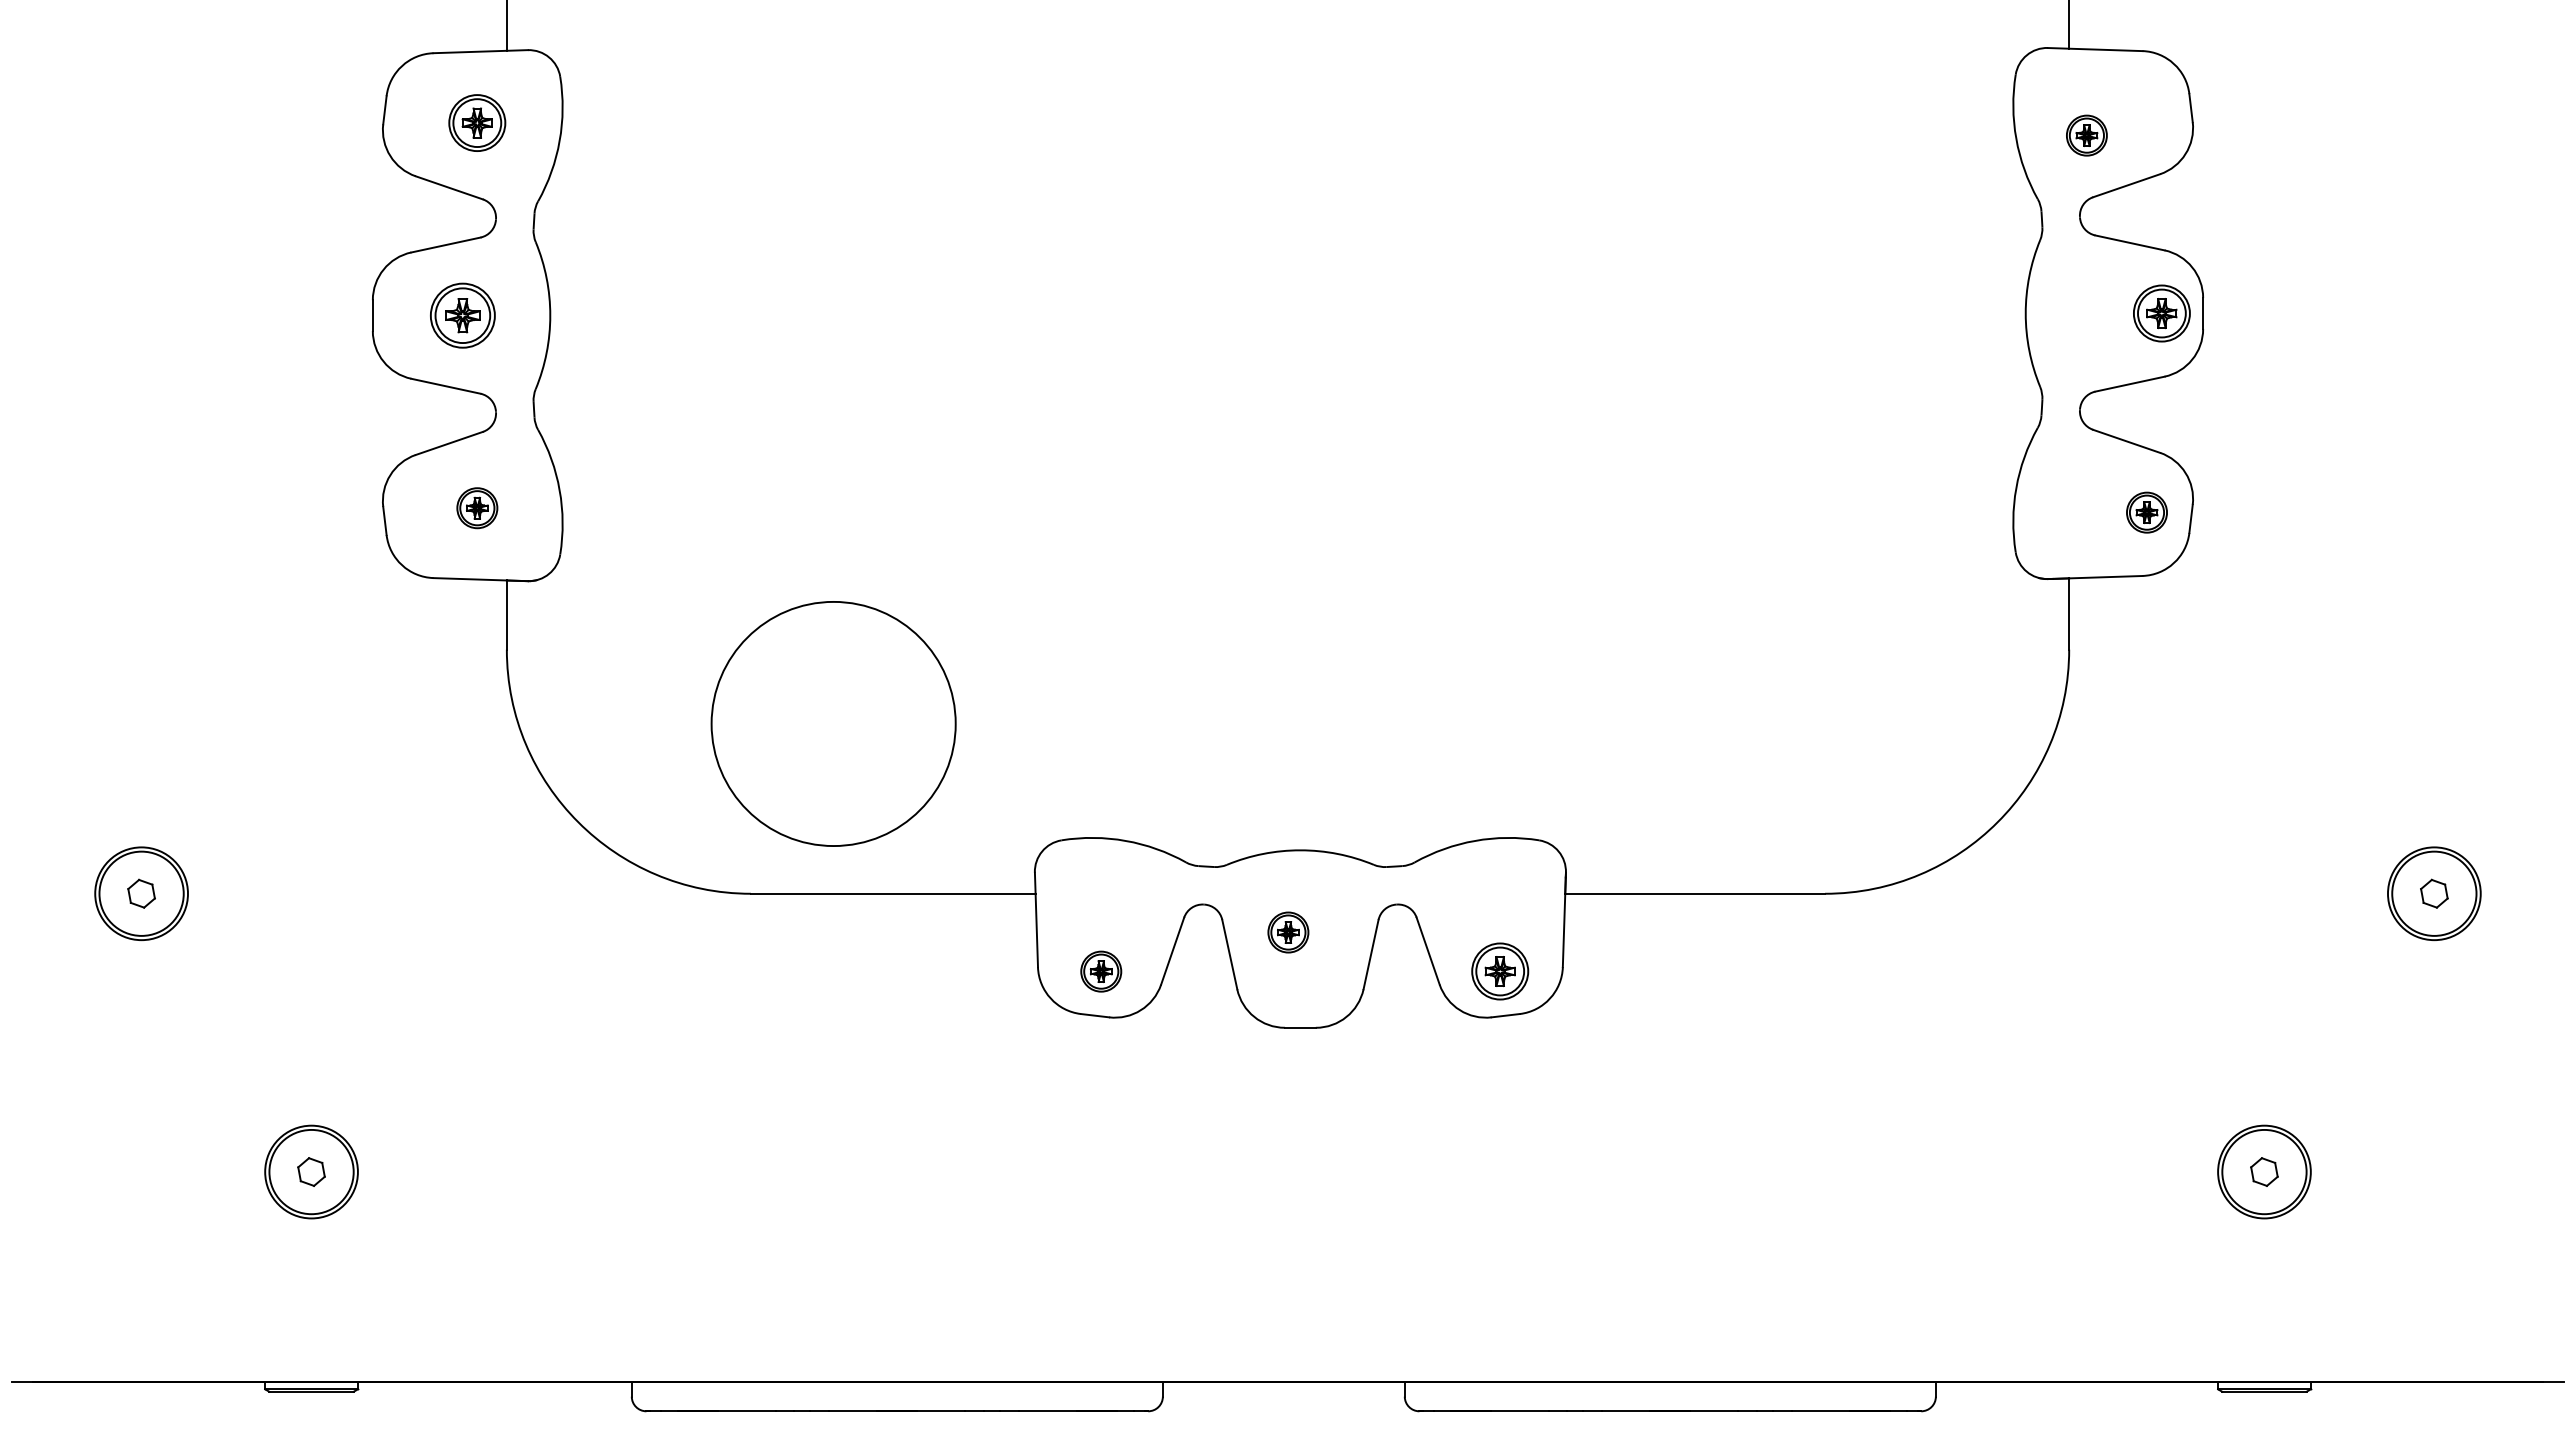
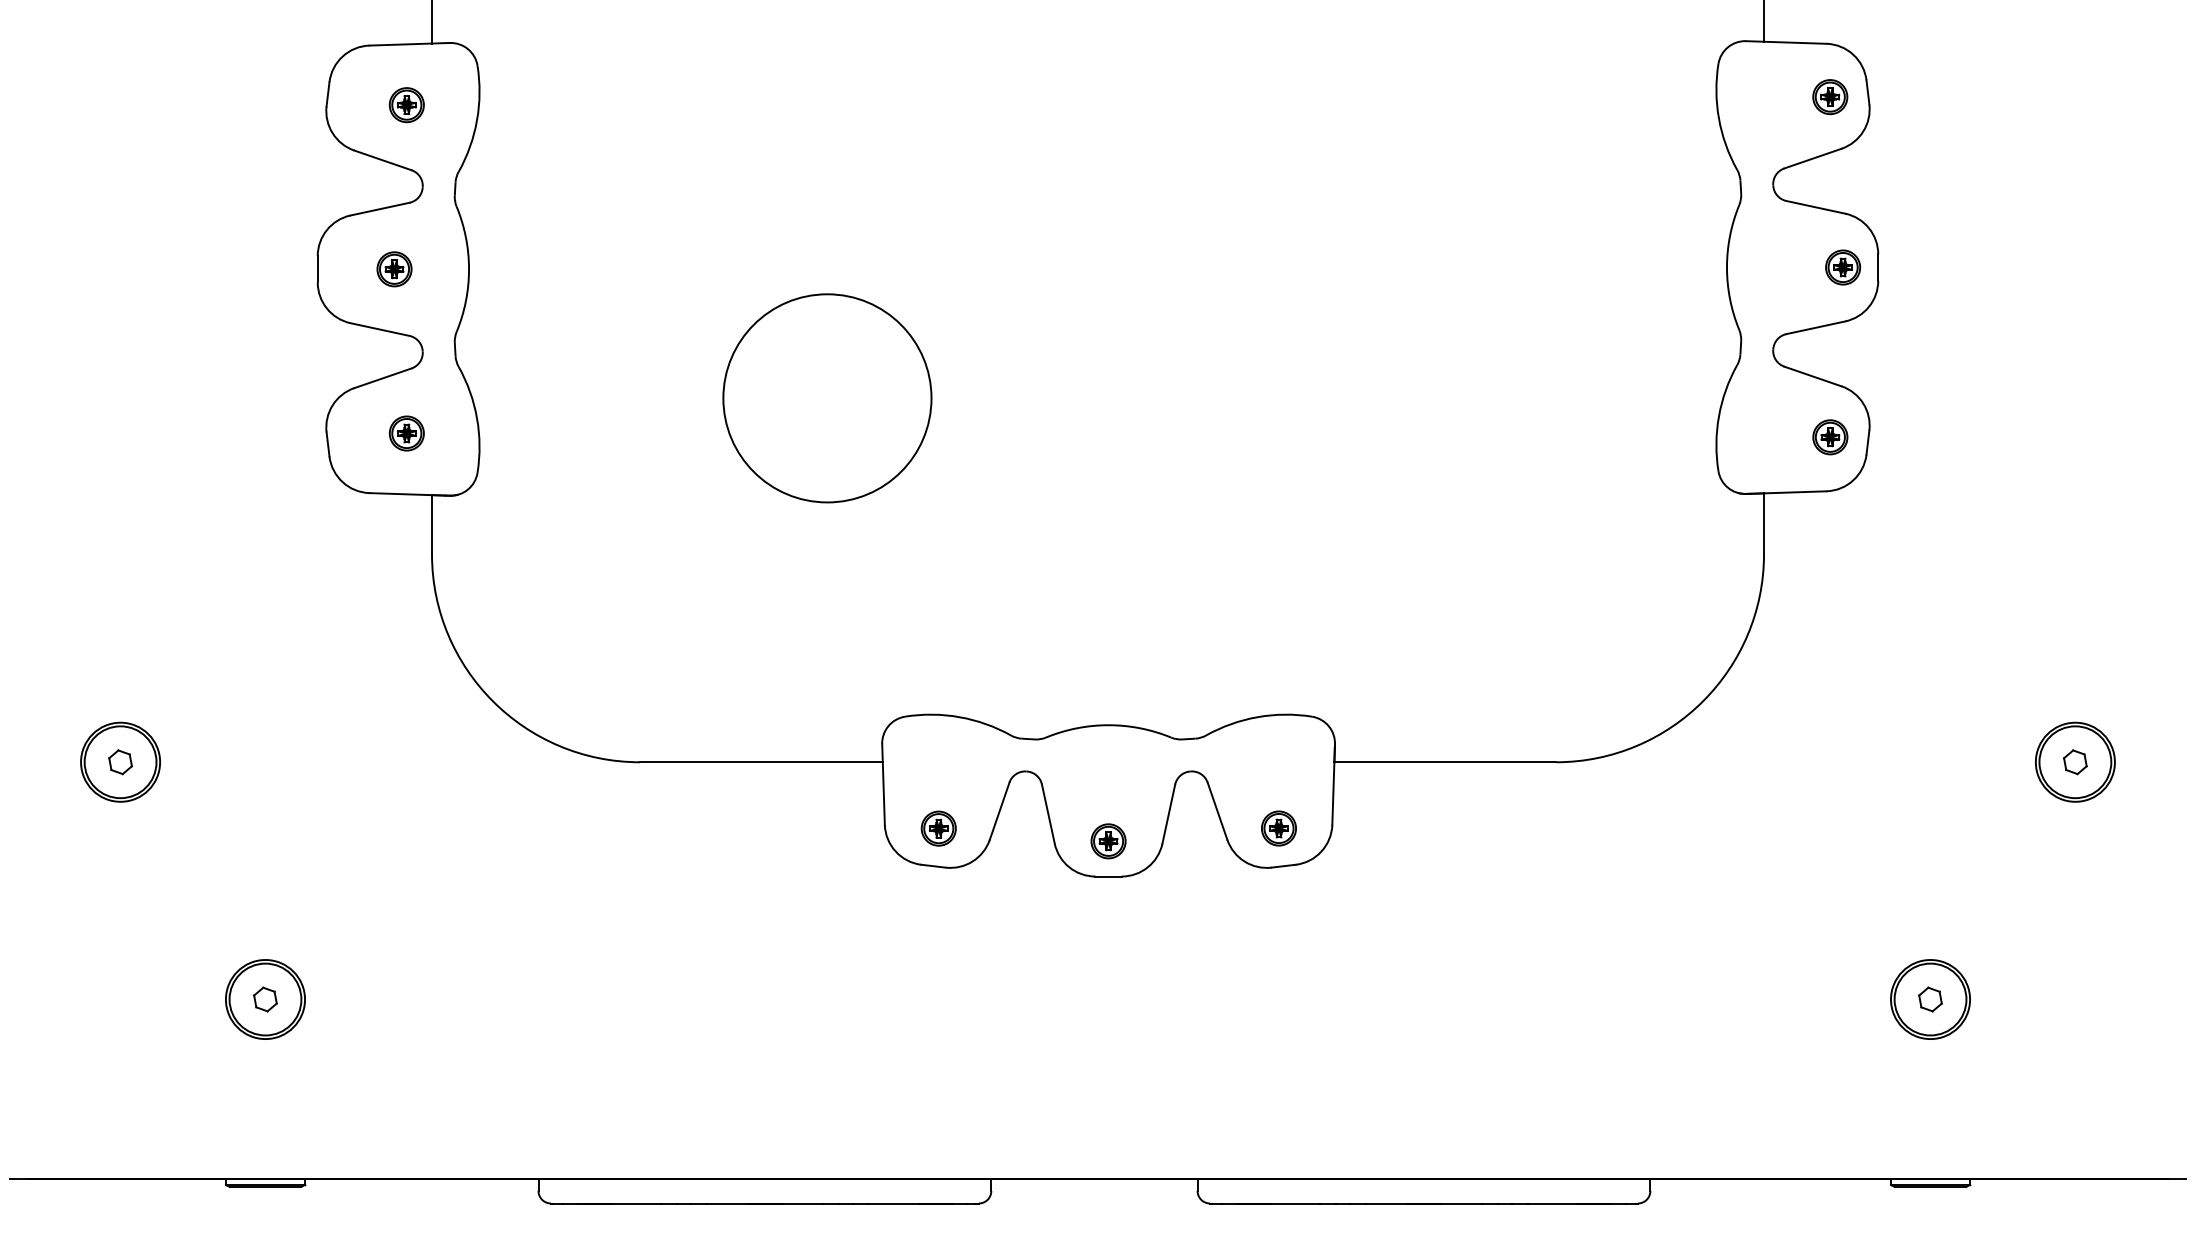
part: (477, 122) -> (406, 104), size x0.71
part: (2086, 135) -> (1829, 97), moved
part: (2161, 313) -> (1842, 267), size x0.71
part: (462, 315) -> (394, 269), size x0.62
circle: (833, 723) -> (827, 397), moved
part: (1288, 932) -> (1108, 841), moved
part: (1500, 971) -> (1279, 828), size x0.71

